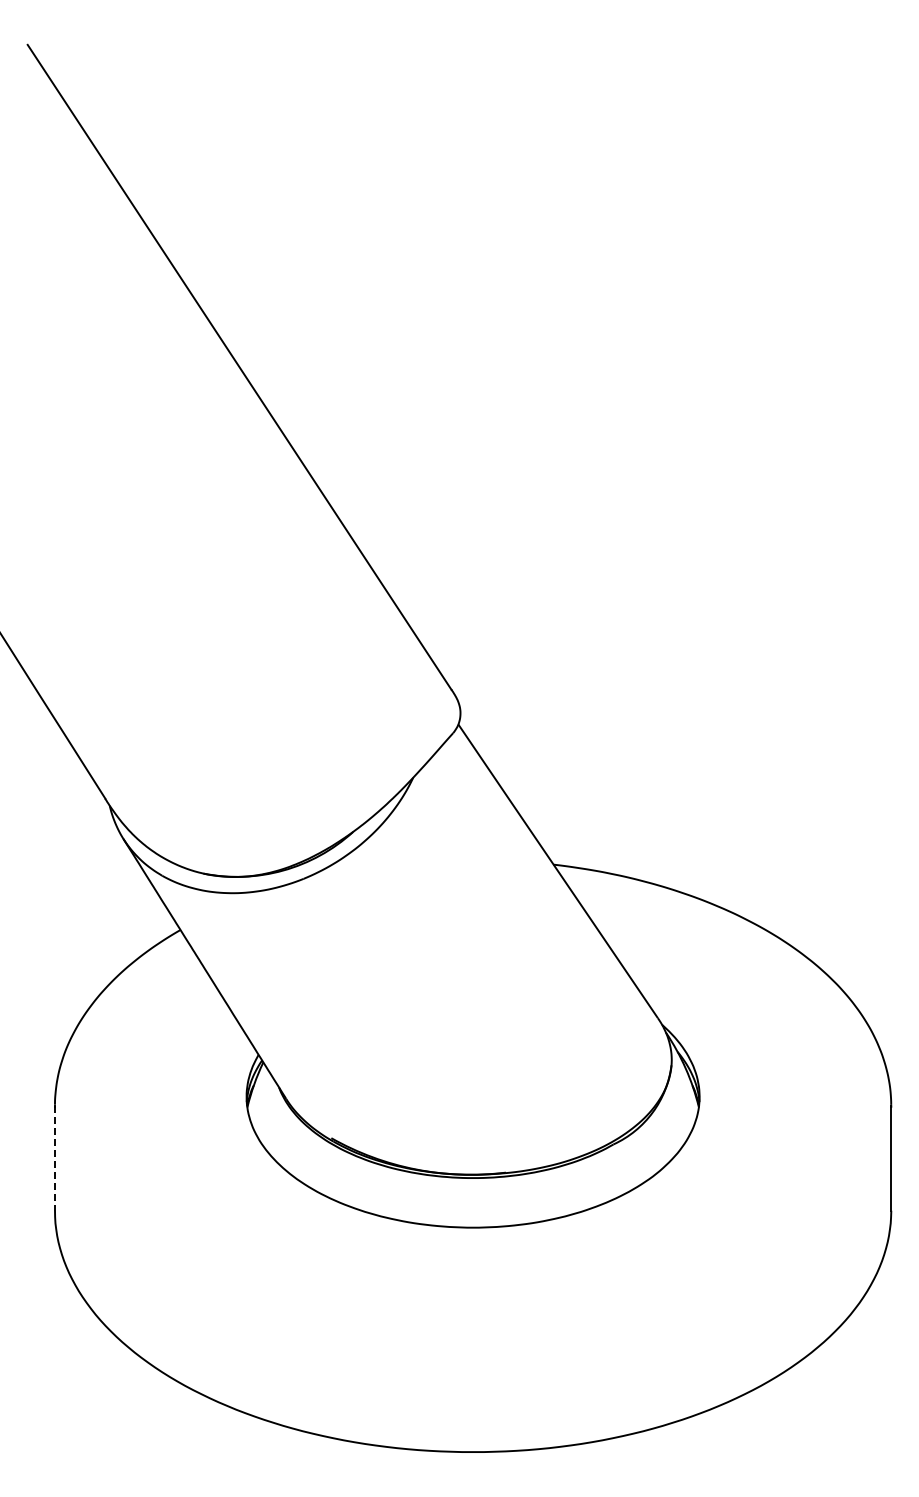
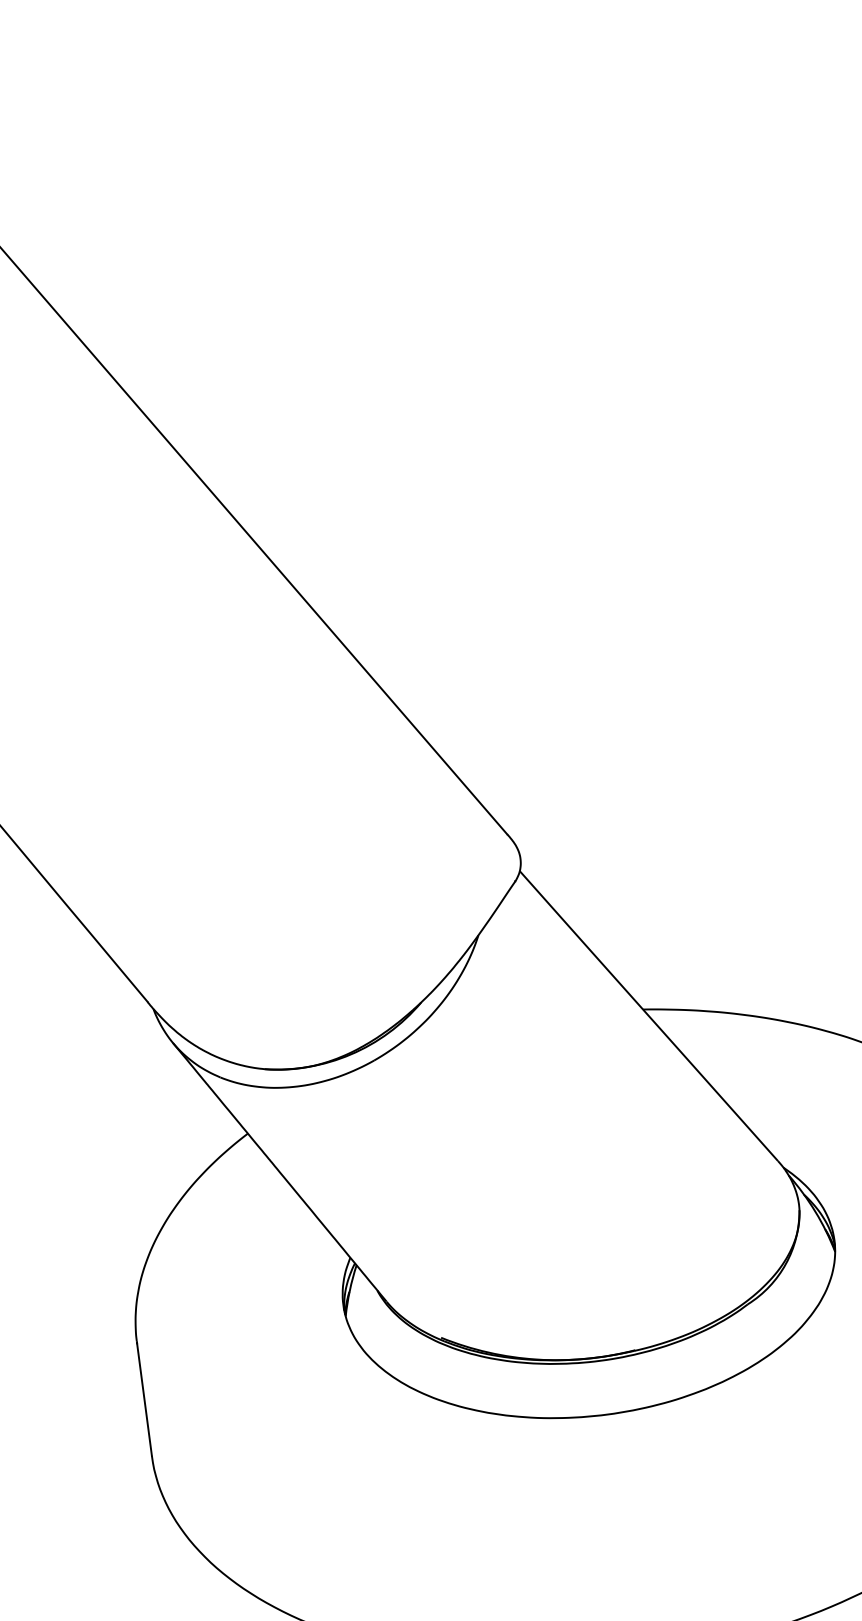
line: (55, 1159) -> (145, 1400), dashed -> solid

